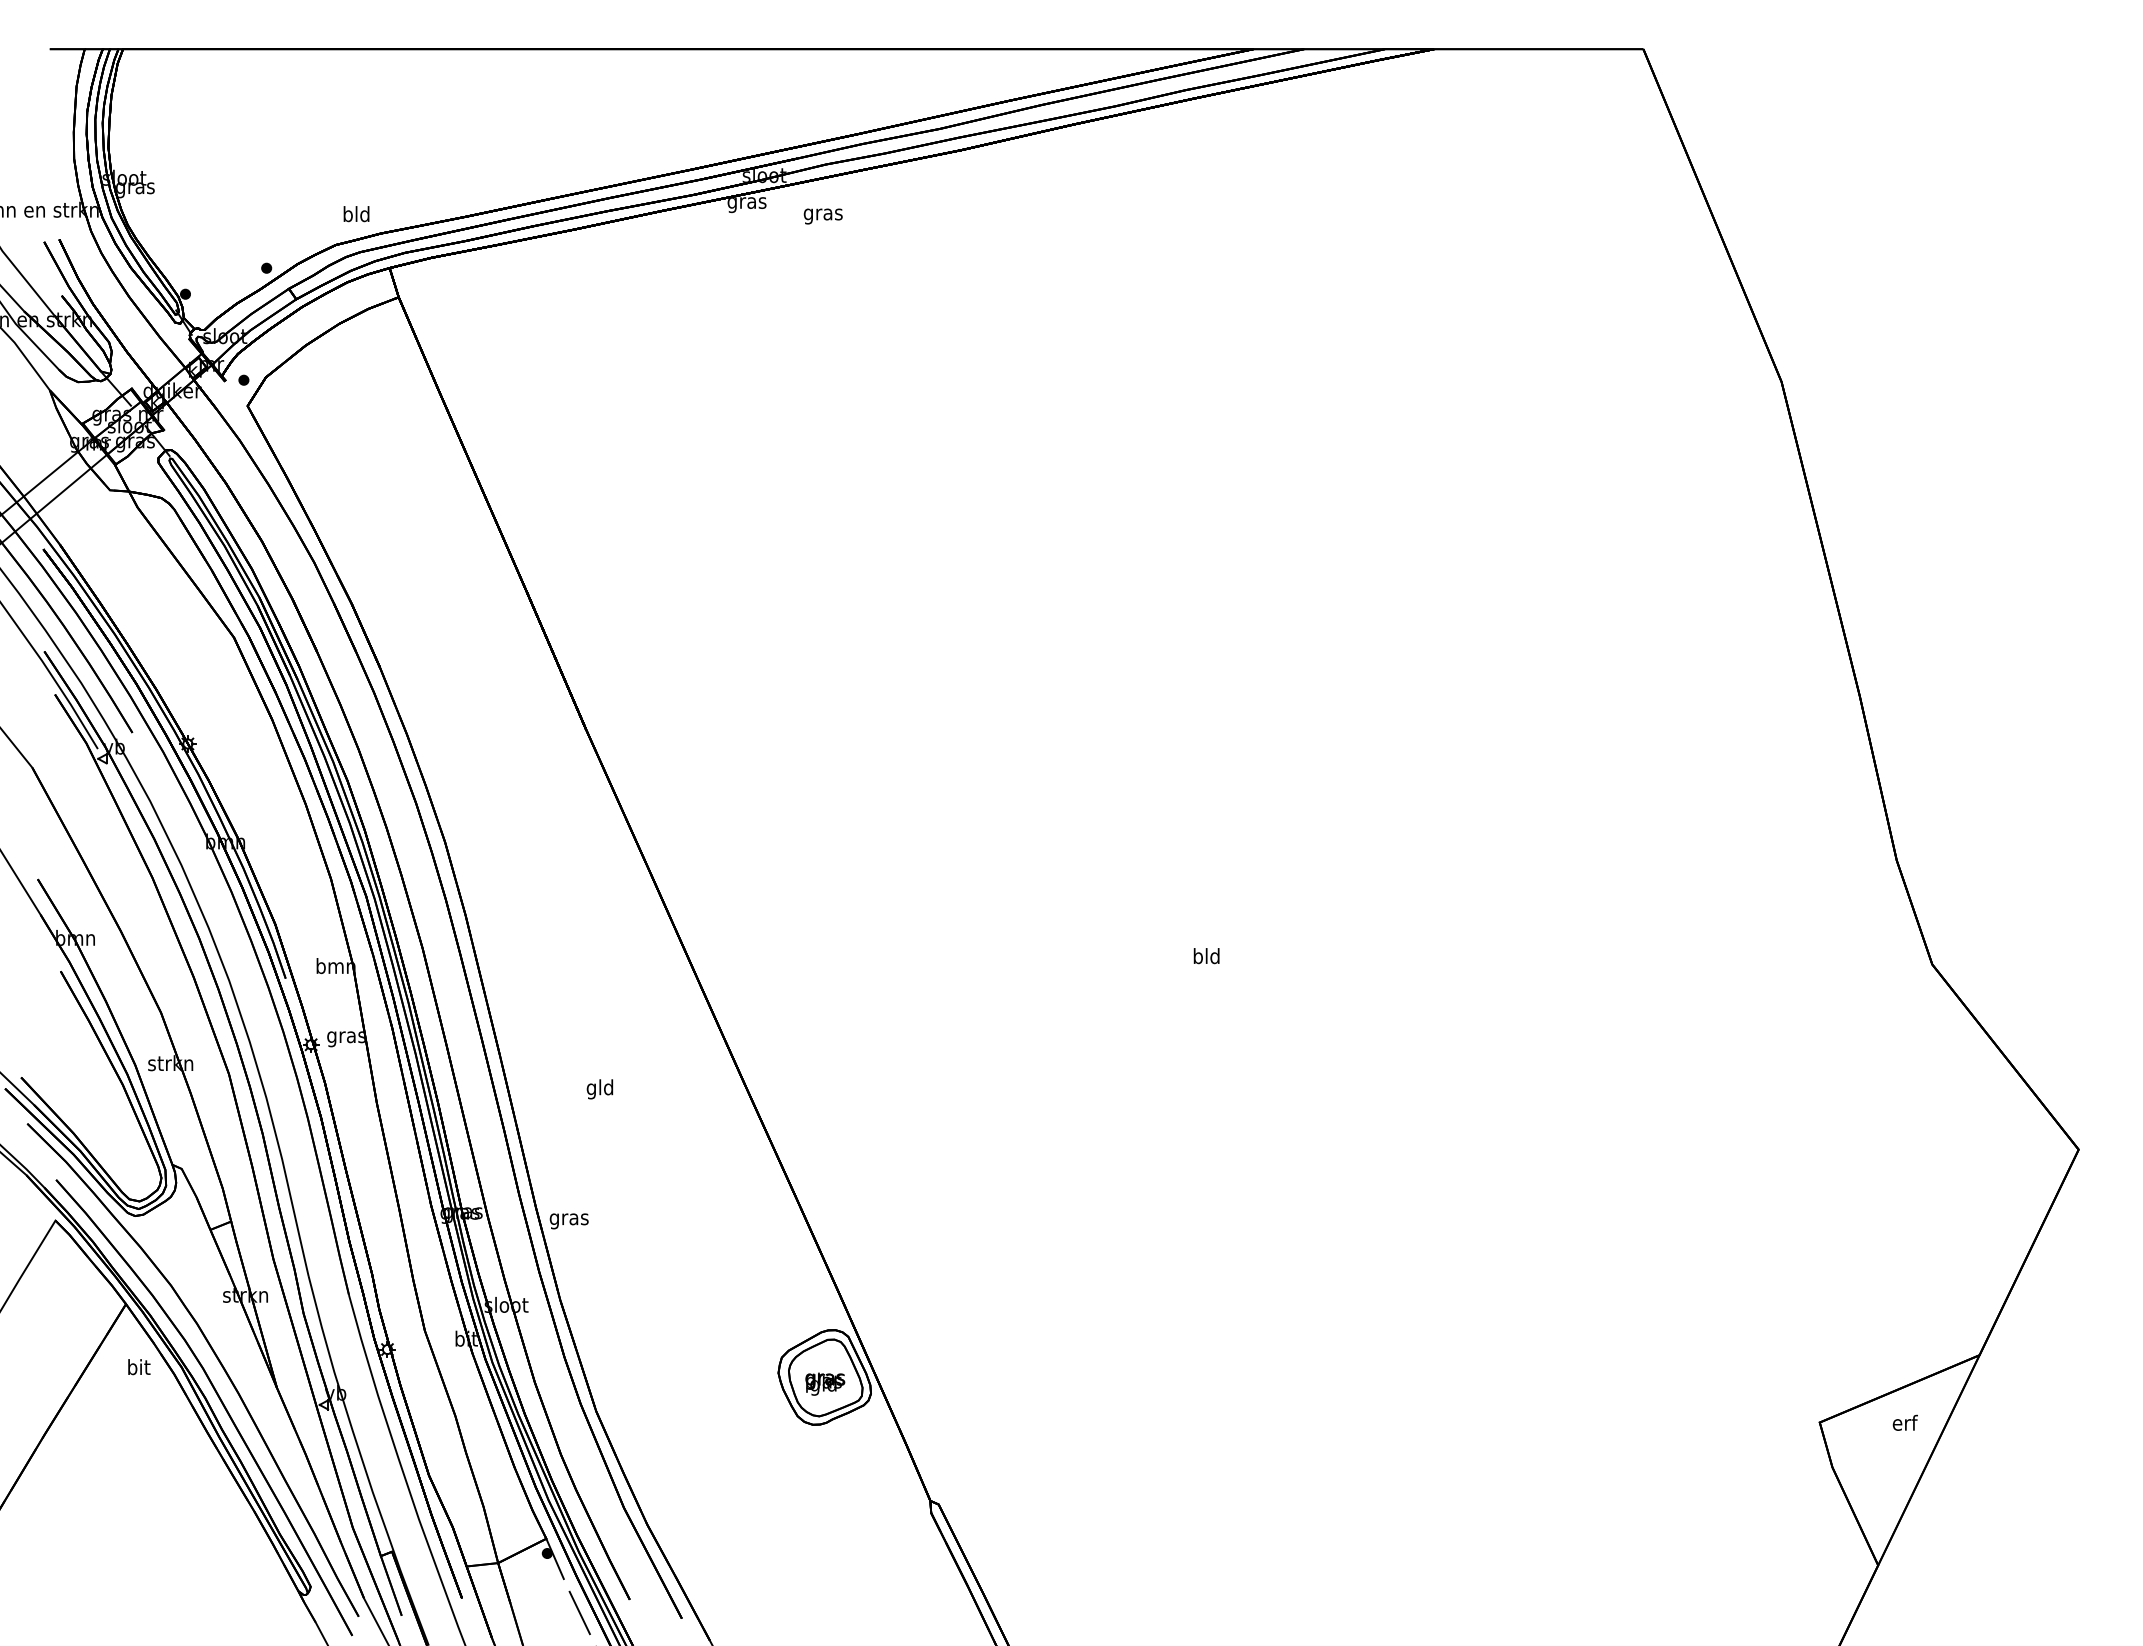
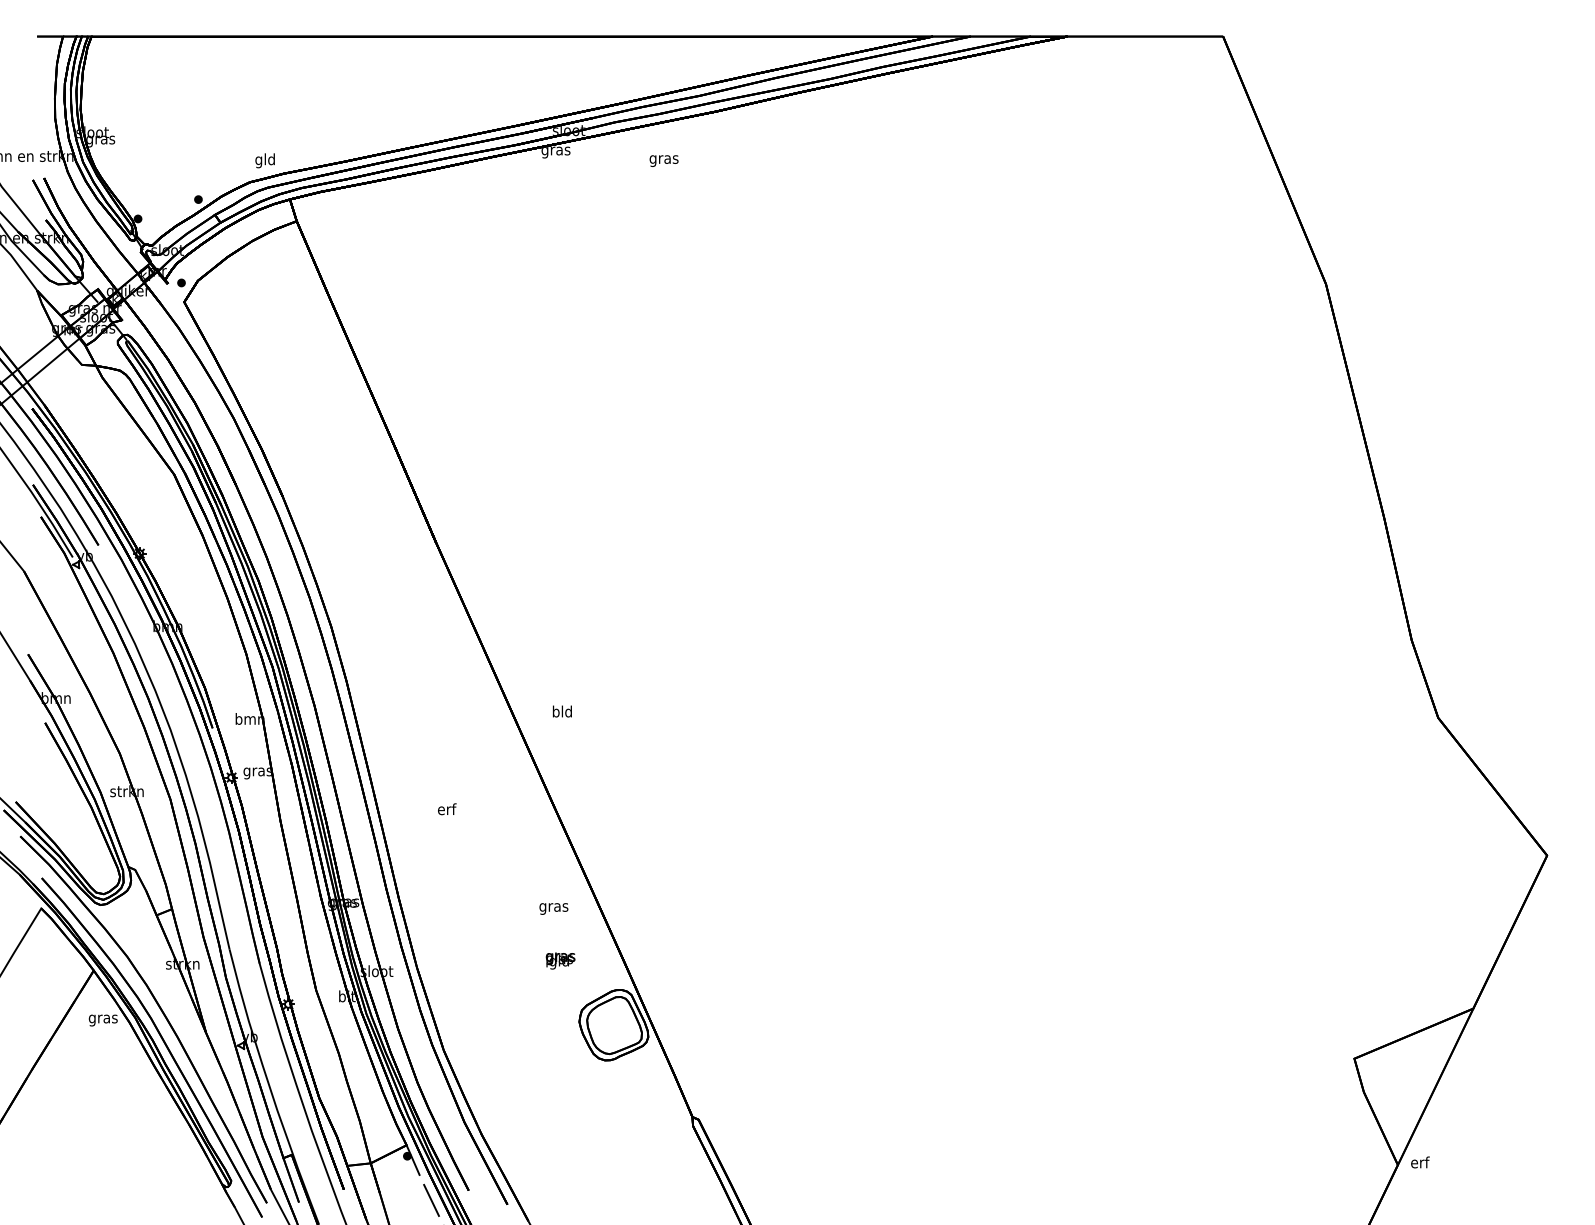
text: (347, 216) -> (258, 161), bld -> gld
text: (822, 216) -> (663, 161), moved
text: (1206, 956) -> (562, 711), moved
text: (599, 1089) -> (446, 810), gld -> erf
text: (568, 1221) -> (553, 909), moved
text: (138, 1369) -> (103, 1019), bit -> gras
text: (825, 1383) -> (560, 960), moved
text: (1904, 1422) -> (1419, 1162), moved

